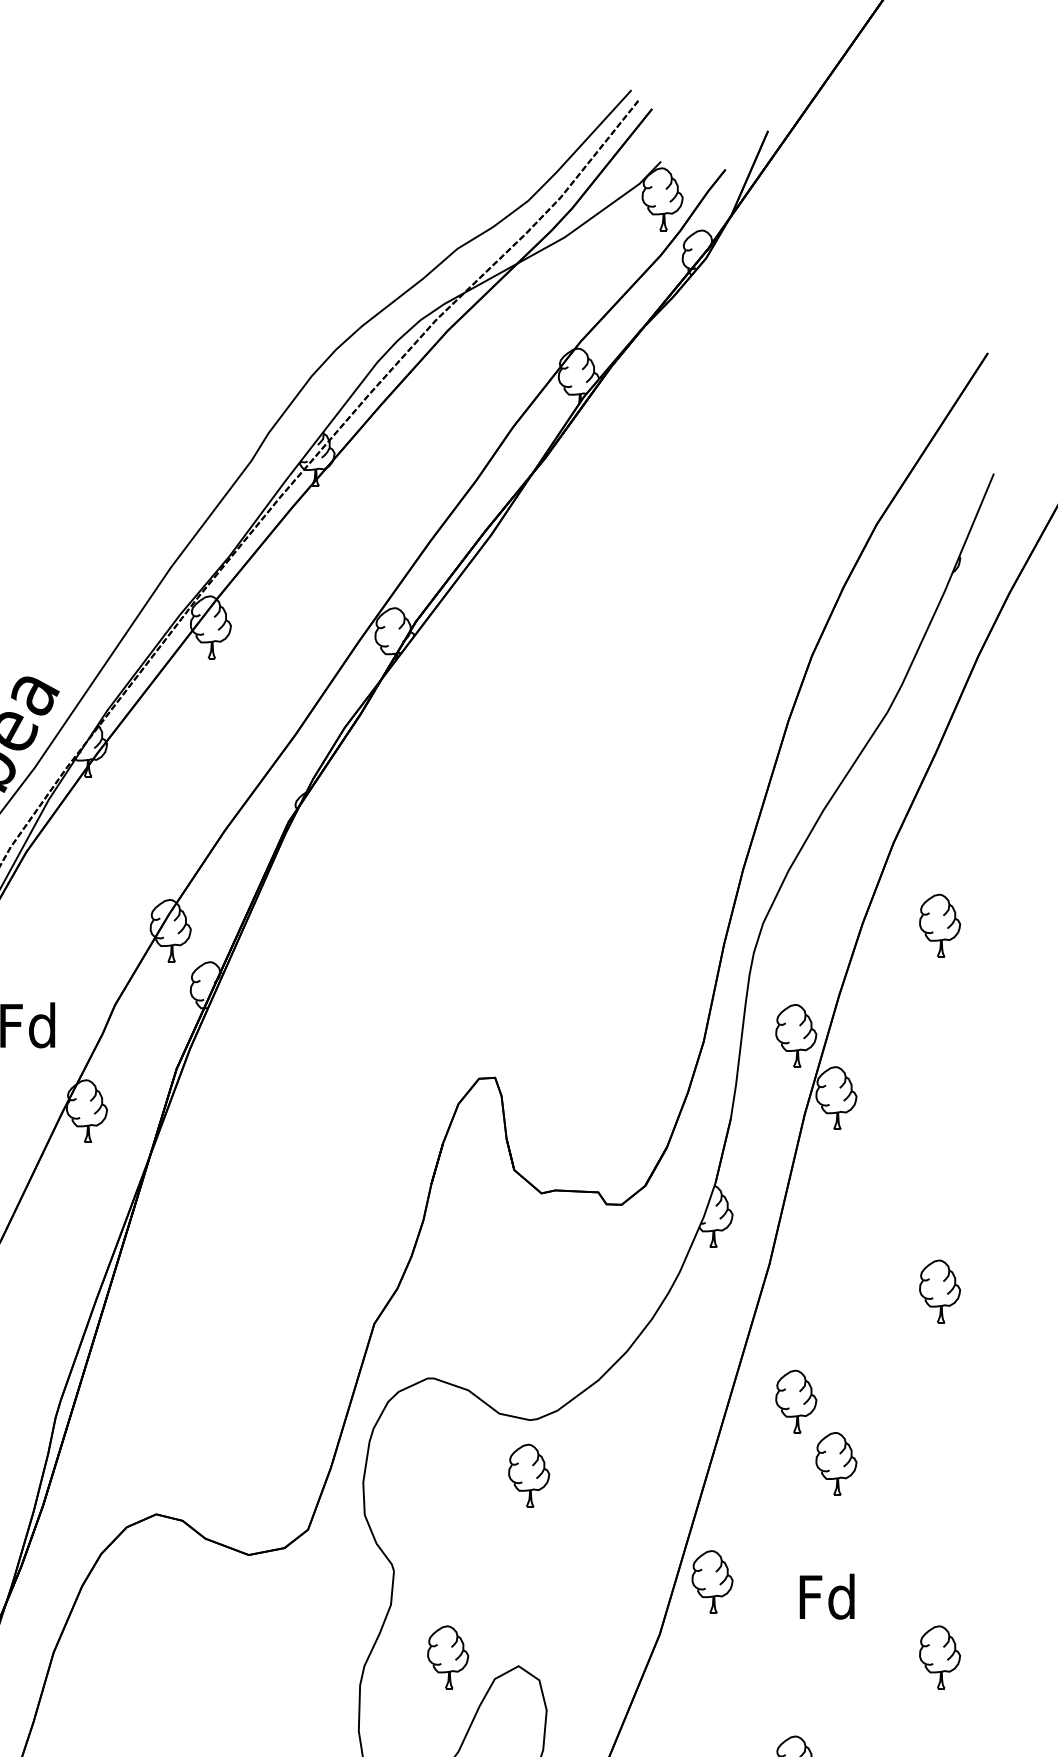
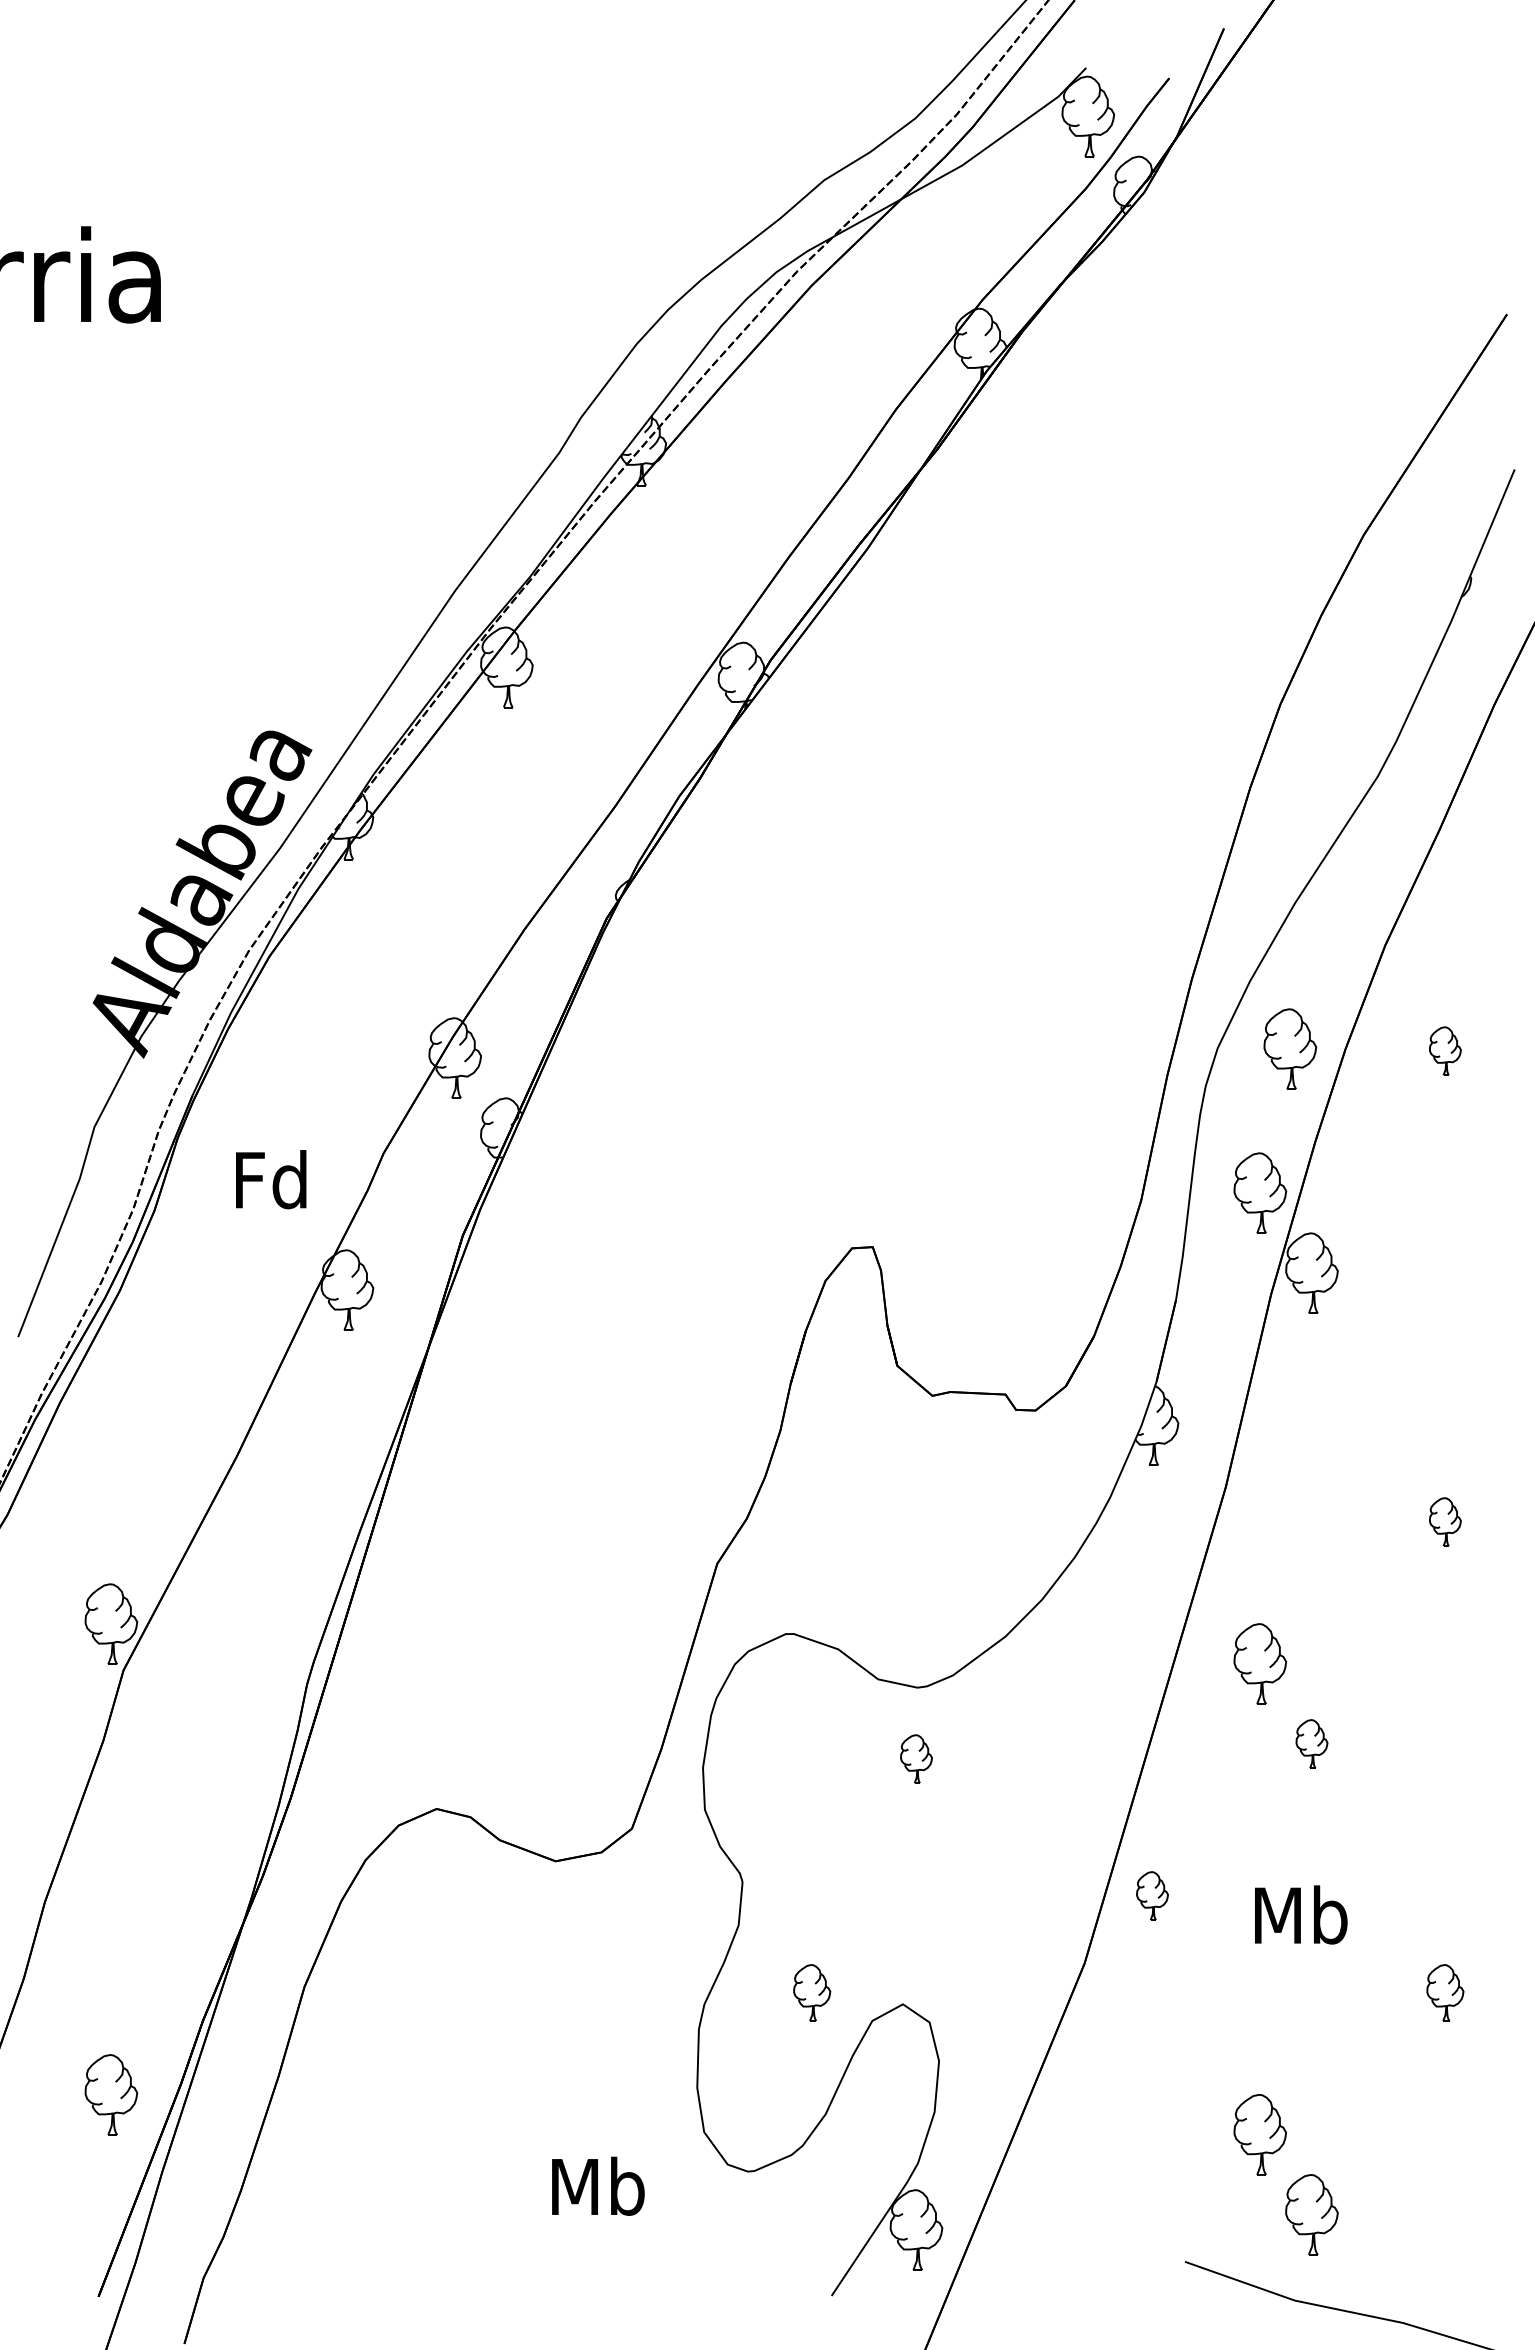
part: (819, 923) -> (1290, 1048), added
part: (940, 925) -> (1445, 1050), size x0.6
part: (940, 1291) -> (1445, 1521), size x0.6
part: (836, 1463) -> (1311, 1743), size x0.6
part: (529, 1475) -> (916, 1758), size x0.6
part: (712, 1581) -> (1152, 1895), size x0.6
text: (828, 1596) -> (1301, 1914), Fd -> Mb
part: (447, 1656) -> (811, 1992), size x0.7
part: (940, 1656) -> (1445, 1992), size x0.7

